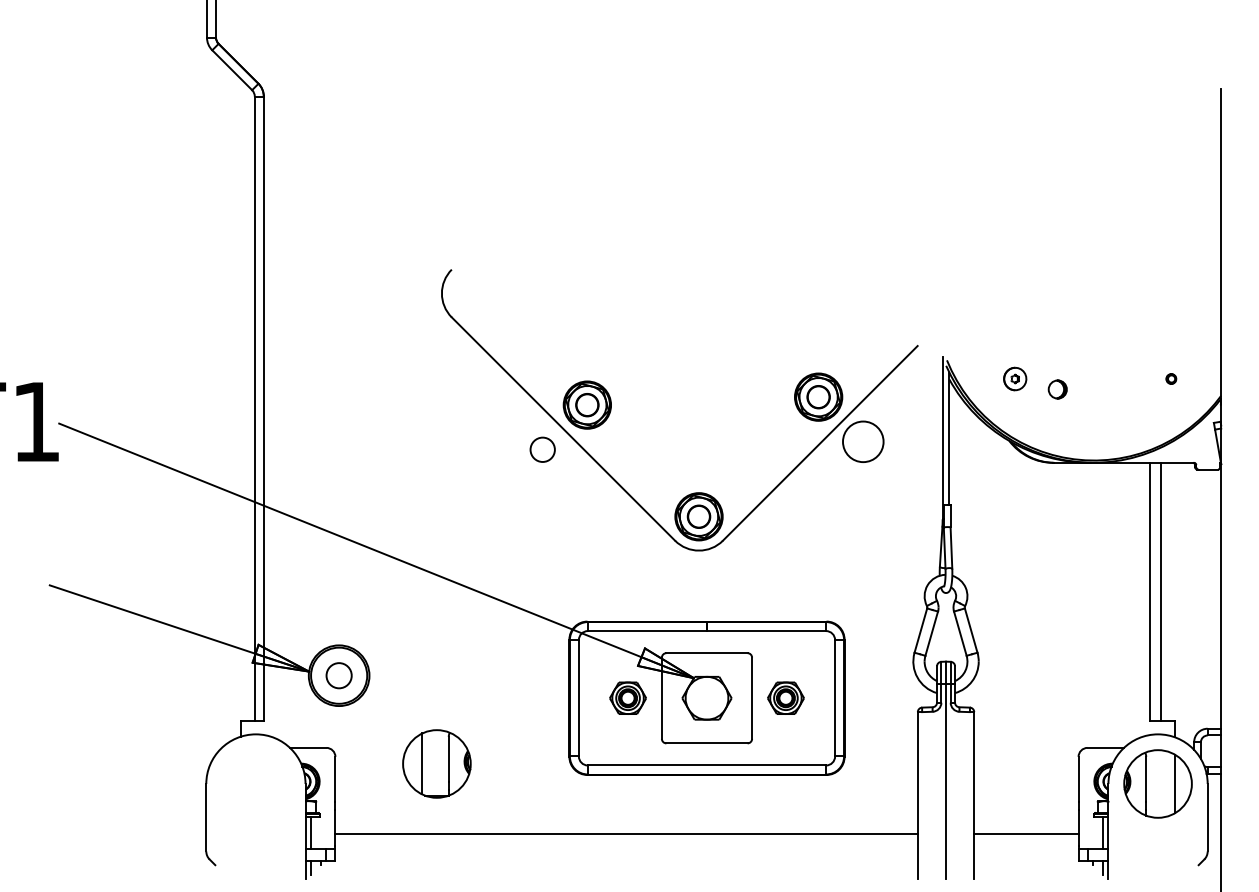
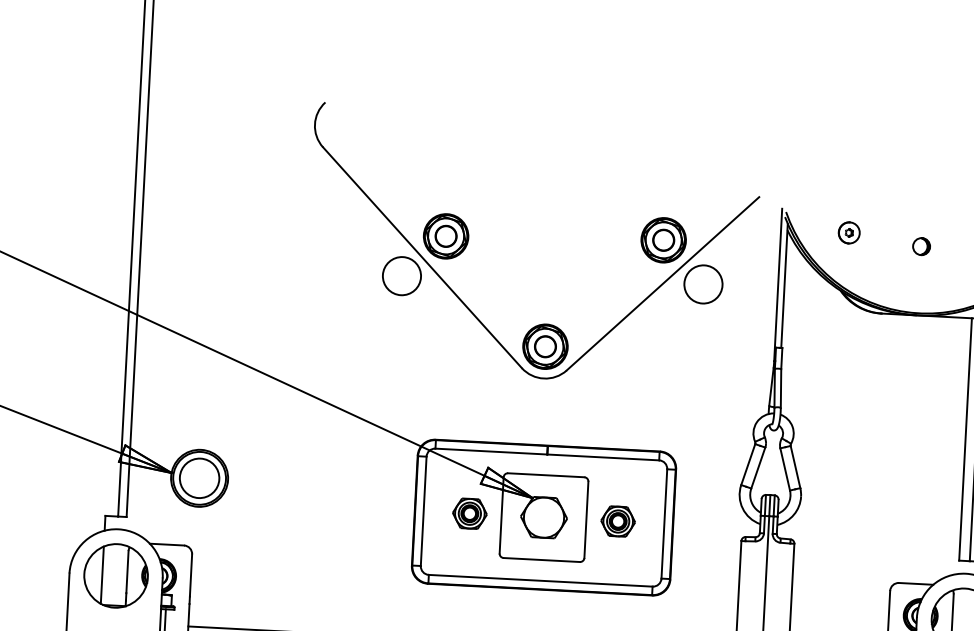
part: (1057, 389) -> (921, 246), moved
circle: (542, 449) -> (401, 275), size x1.67
circle: (339, 675) -> (199, 478), size x1.67
part: (436, 763) -> (115, 575), moved

